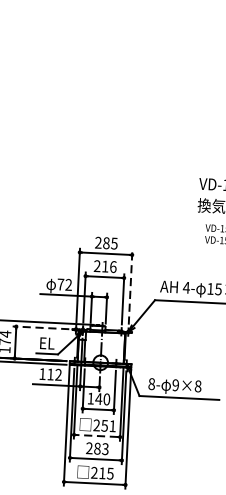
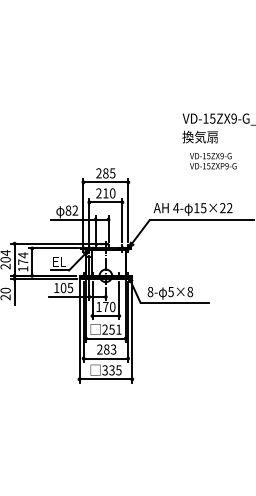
text: (113, 267) -> (112, 193), 216 -> 210
text: (60, 284) -> (68, 210), 72 -> 82
line: (130, 287) -> (128, 210), dashed -> solid
line: (39, 327) -> (52, 248), dashed -> solid
text: (54, 374) -> (66, 287), 112 -> 105
text: (175, 384) -> (170, 291), 9×8 -> 5×8
text: (98, 398) -> (105, 306), 140 -> 170
line: (96, 435) -> (105, 338), dashed -> solid
text: (98, 473) -> (108, 370), 215 -> 335

